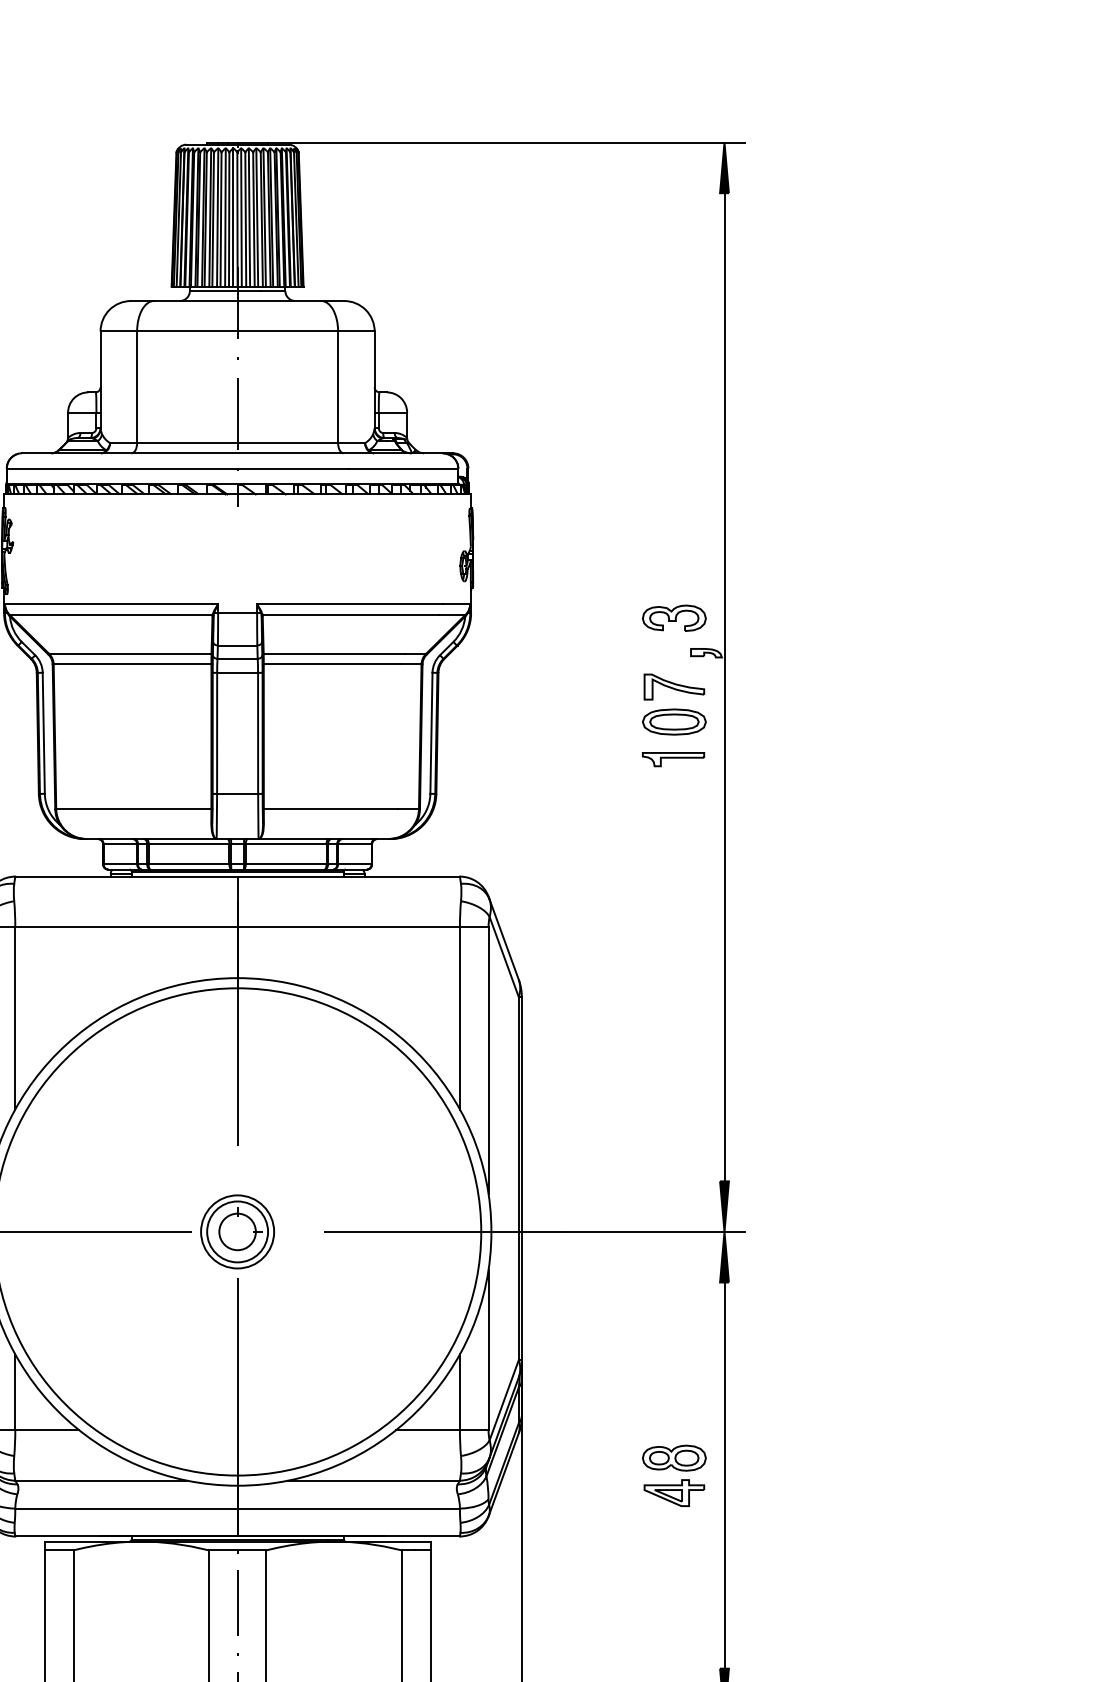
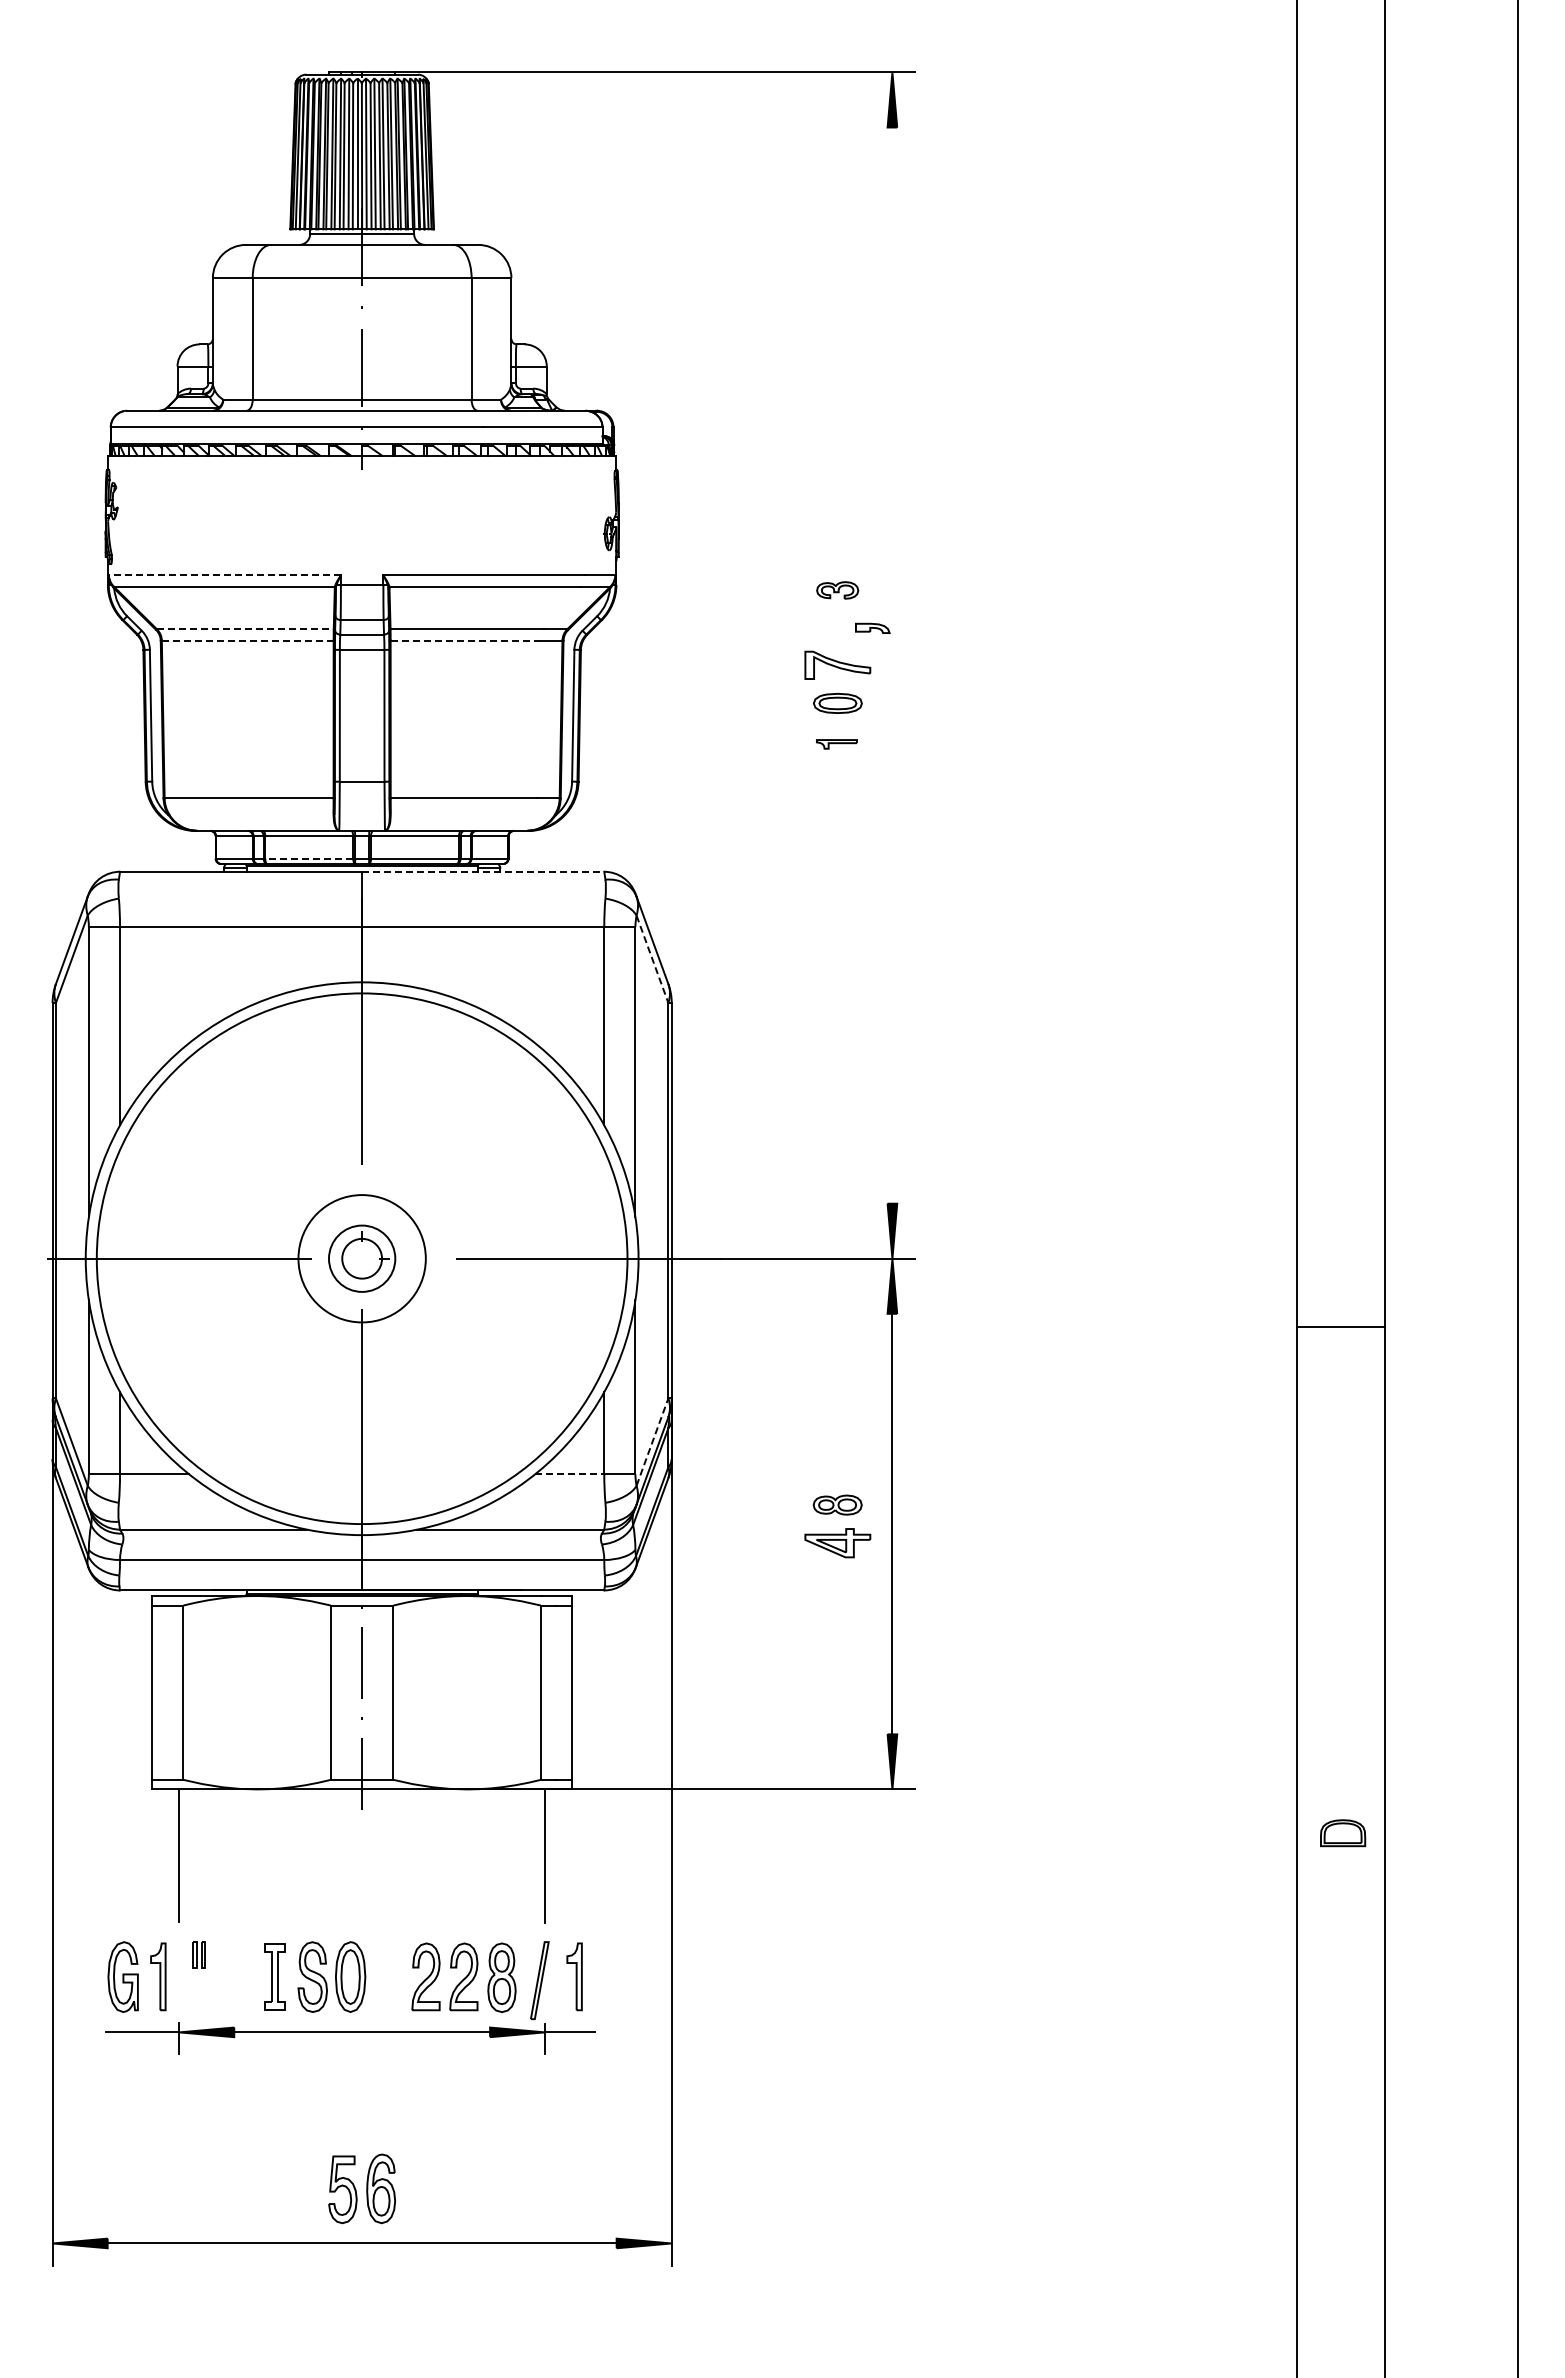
line: (111, 604) -> (224, 575), solid -> dashed
part: (674, 618) -> (837, 590), size x0.6
line: (130, 654) -> (245, 629), solid -> dashed
line: (132, 664) -> (247, 640), solid -> dashed
line: (332, 664) -> (465, 640), solid -> dashed
line: (724, 687) -> (892, 665), removed
part: (674, 722) -> (837, 703), size x0.7
part: (673, 759) -> (836, 744), size x0.6
line: (188, 864) -> (308, 858), solid -> dashed
line: (349, 876) -> (483, 871), solid -> dashed
line: (504, 957) -> (652, 959), solid -> dashed
circle: (237, 1231) -> (361, 1258), size x1.6
line: (504, 1399) -> (652, 1441), solid -> dashed
line: (428, 1430) -> (569, 1474), solid -> dashed
part: (674, 1457) -> (837, 1504), size x0.7

